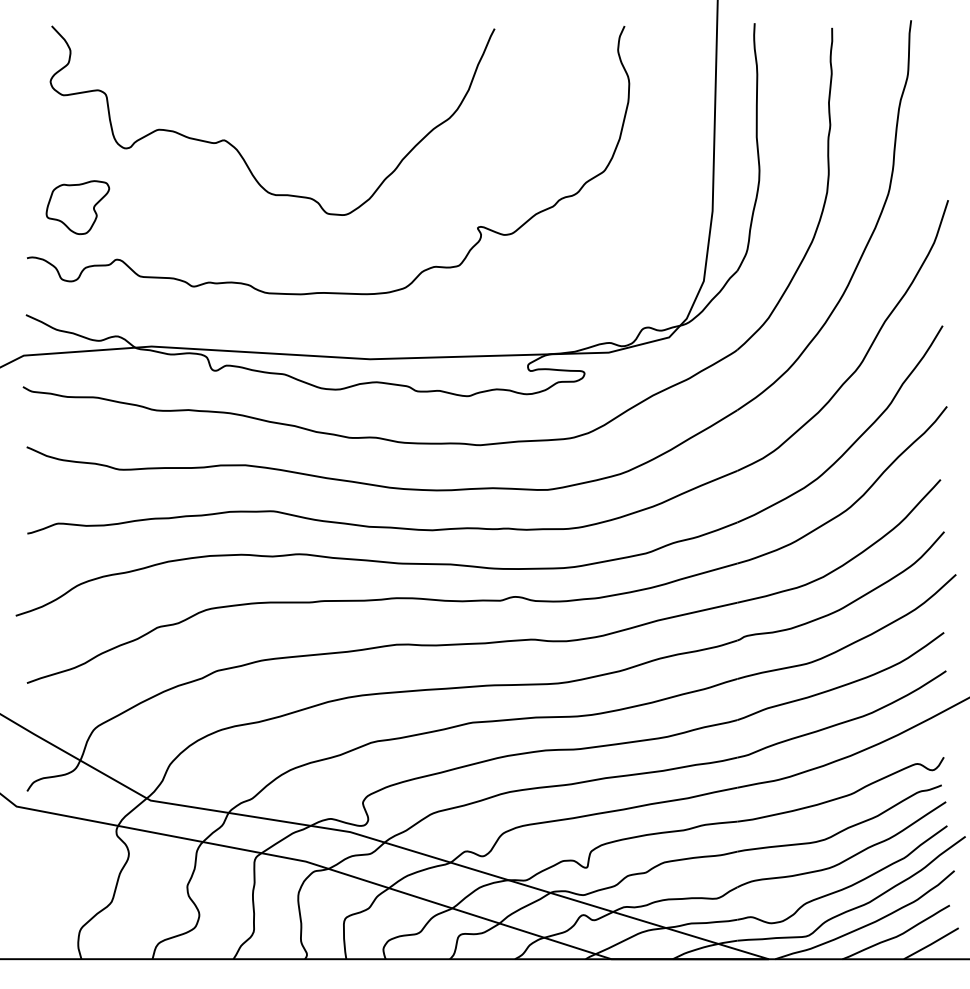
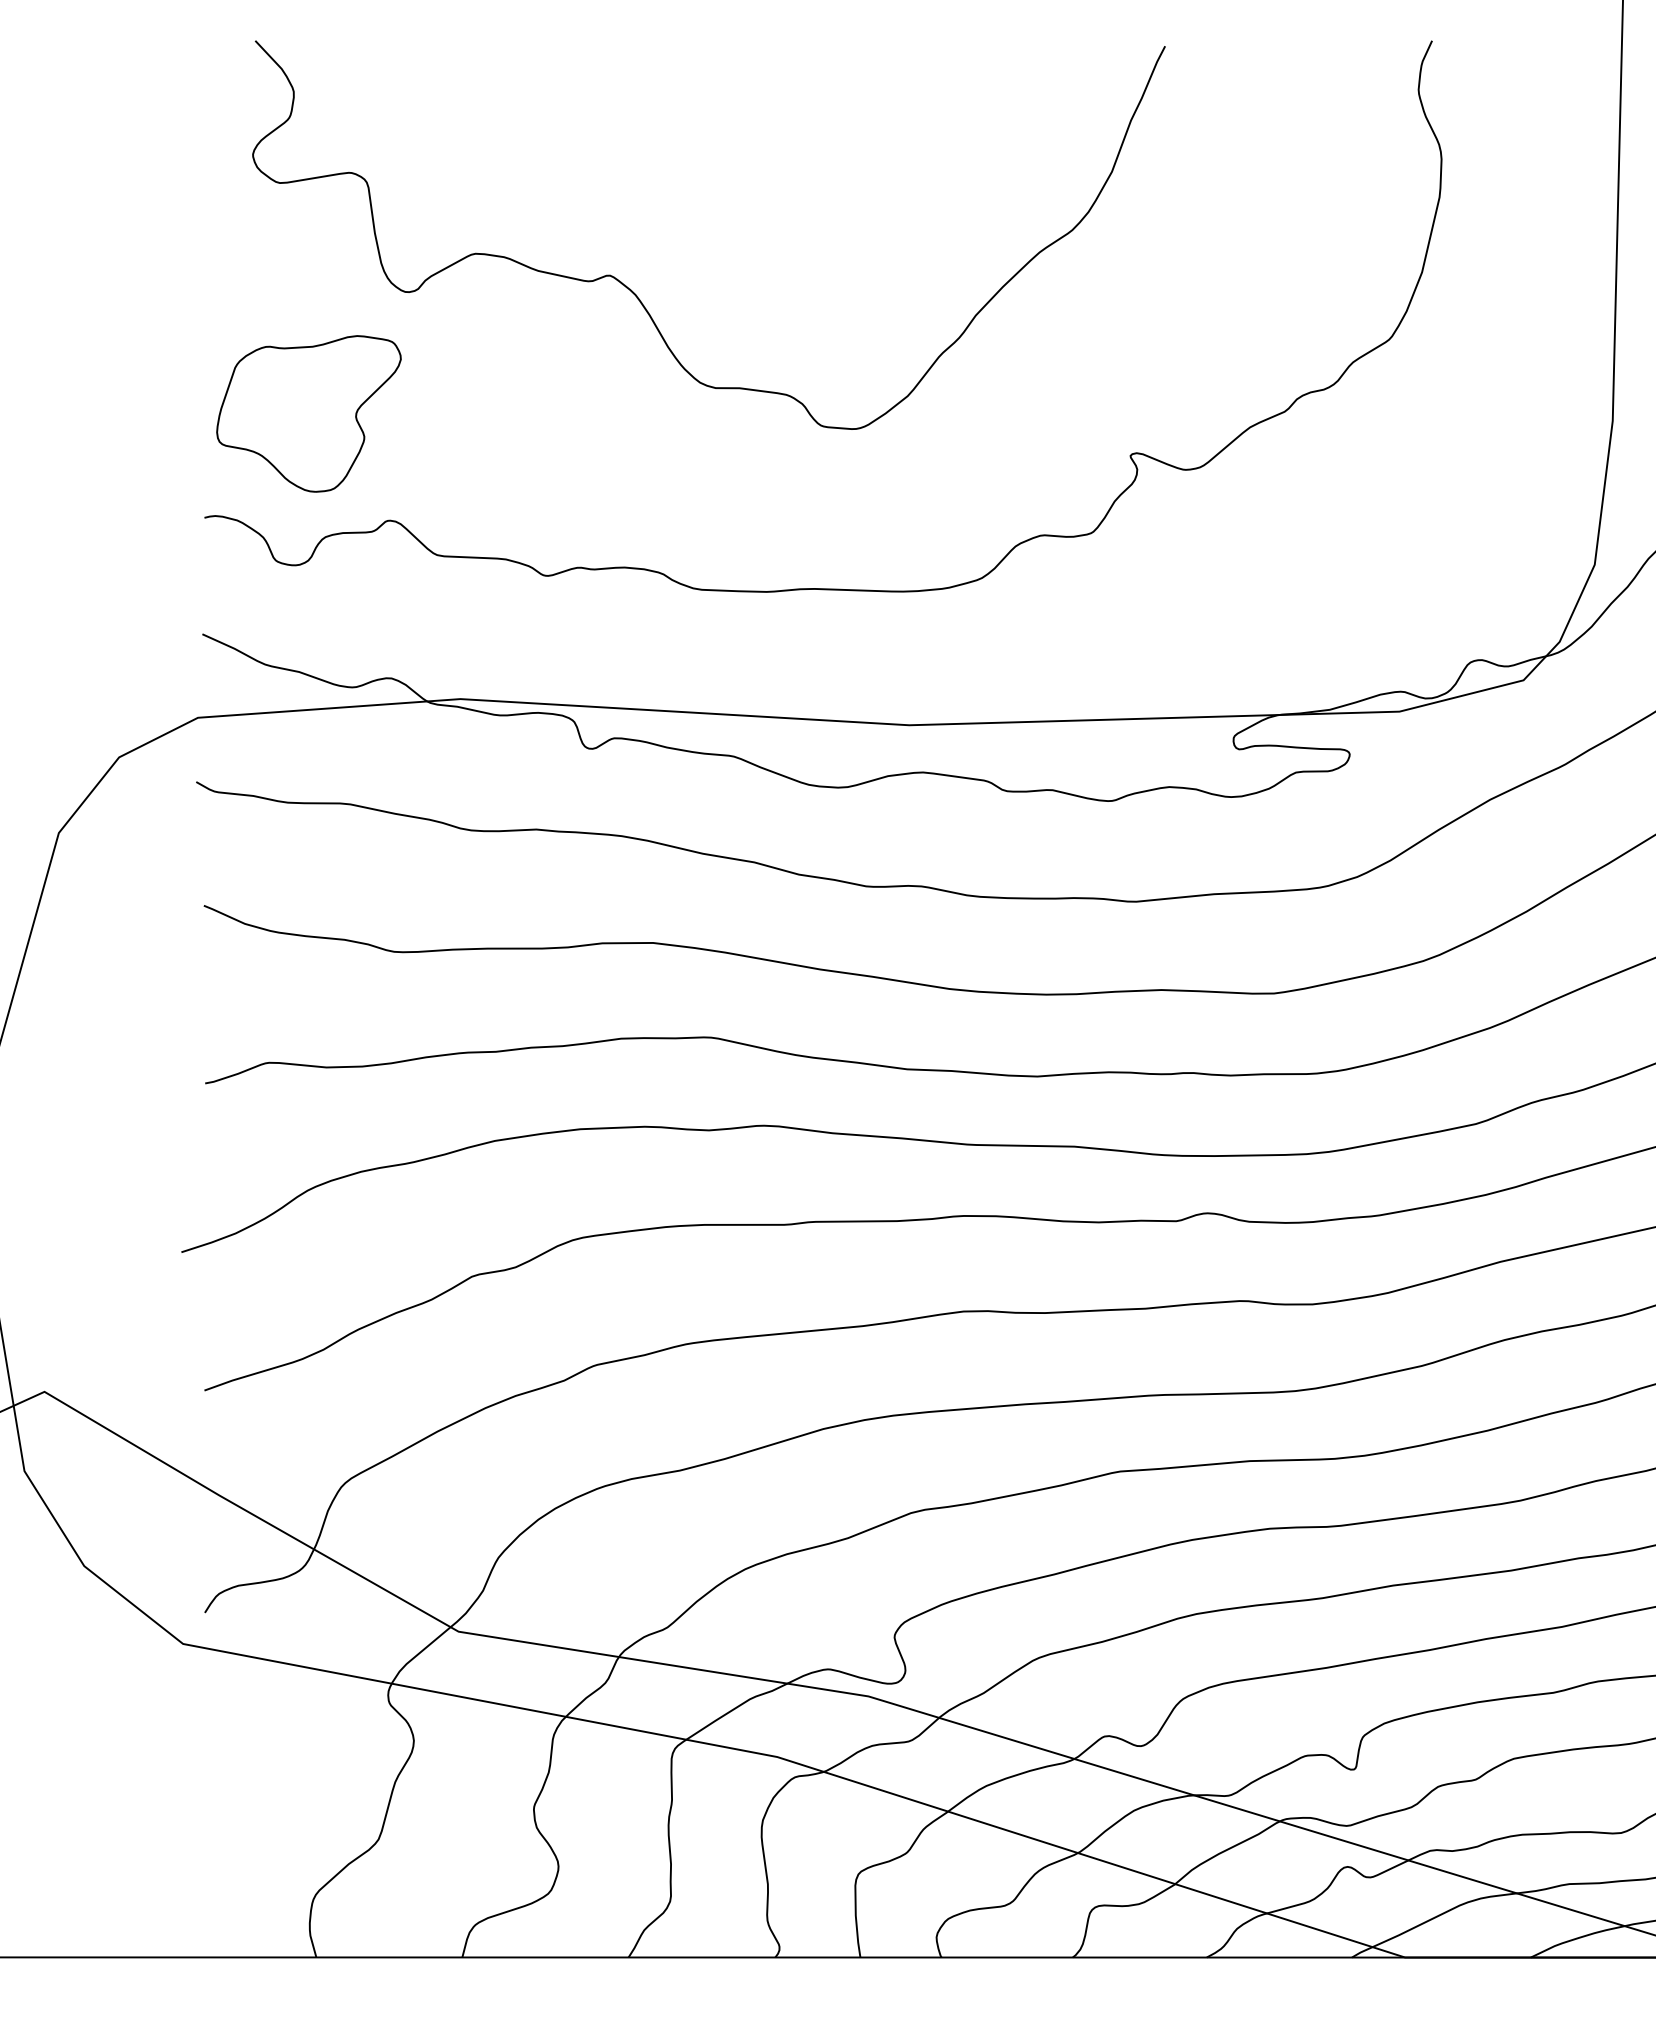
part: (77, 207) -> (308, 413), size x1.43

